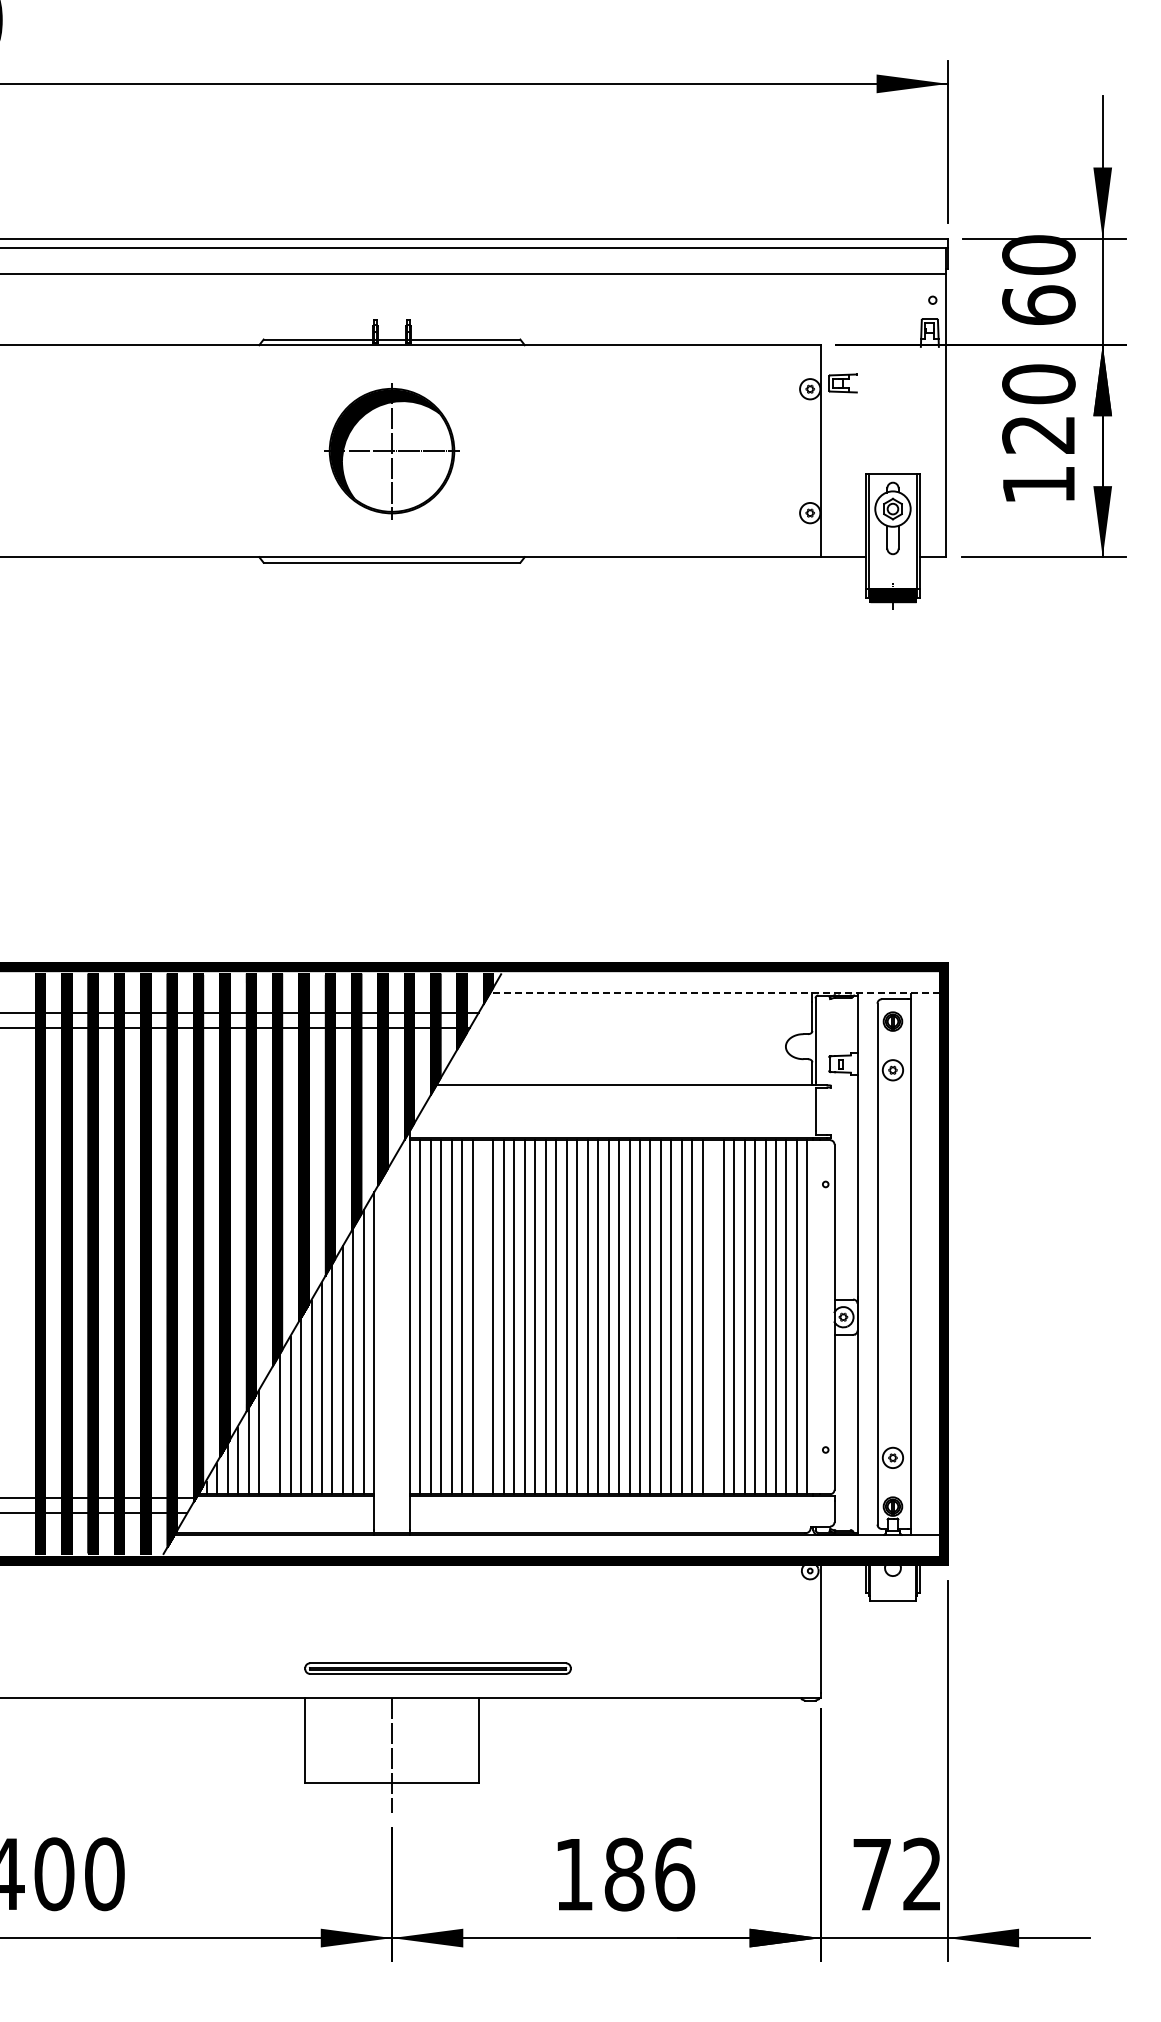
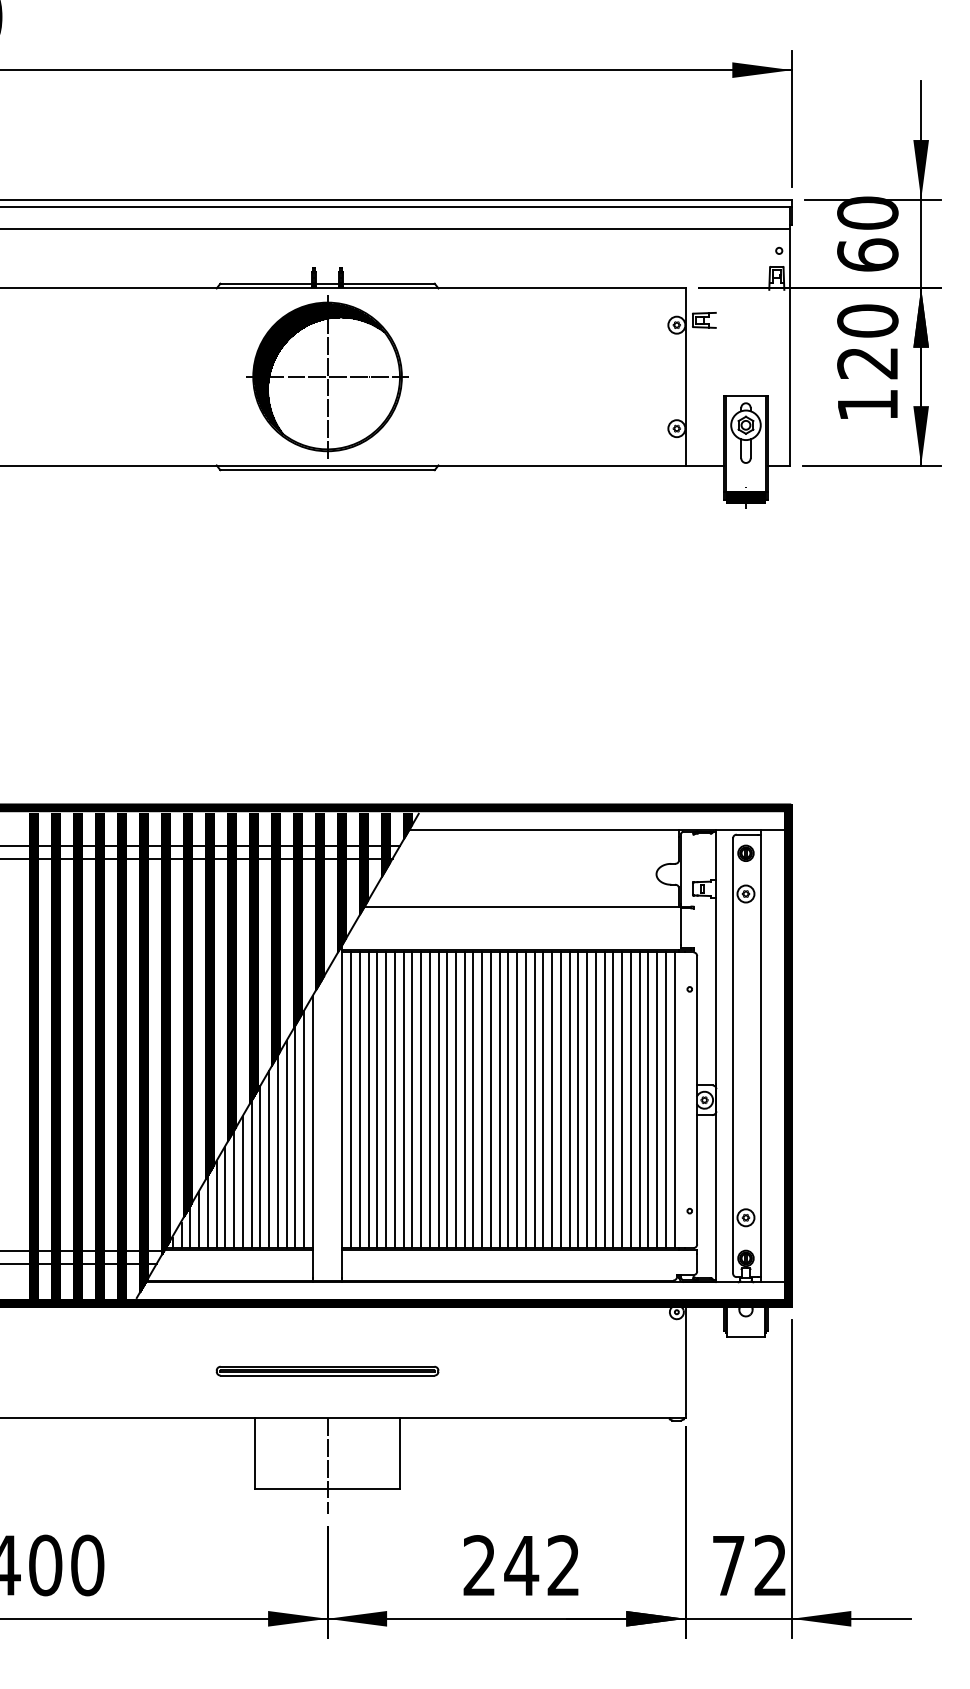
part: (391, 450) -> (327, 376), size x1.43
line: (714, 993) -> (596, 829), dashed -> solid
line: (482, 1317) -> (403, 1100), added
line: (713, 1317) -> (596, 1100), added
line: (269, 1433) -> (225, 1197), added
part: (437, 1668) -> (327, 1371), moved
text: (625, 1874) -> (522, 1565), 186 -> 242

